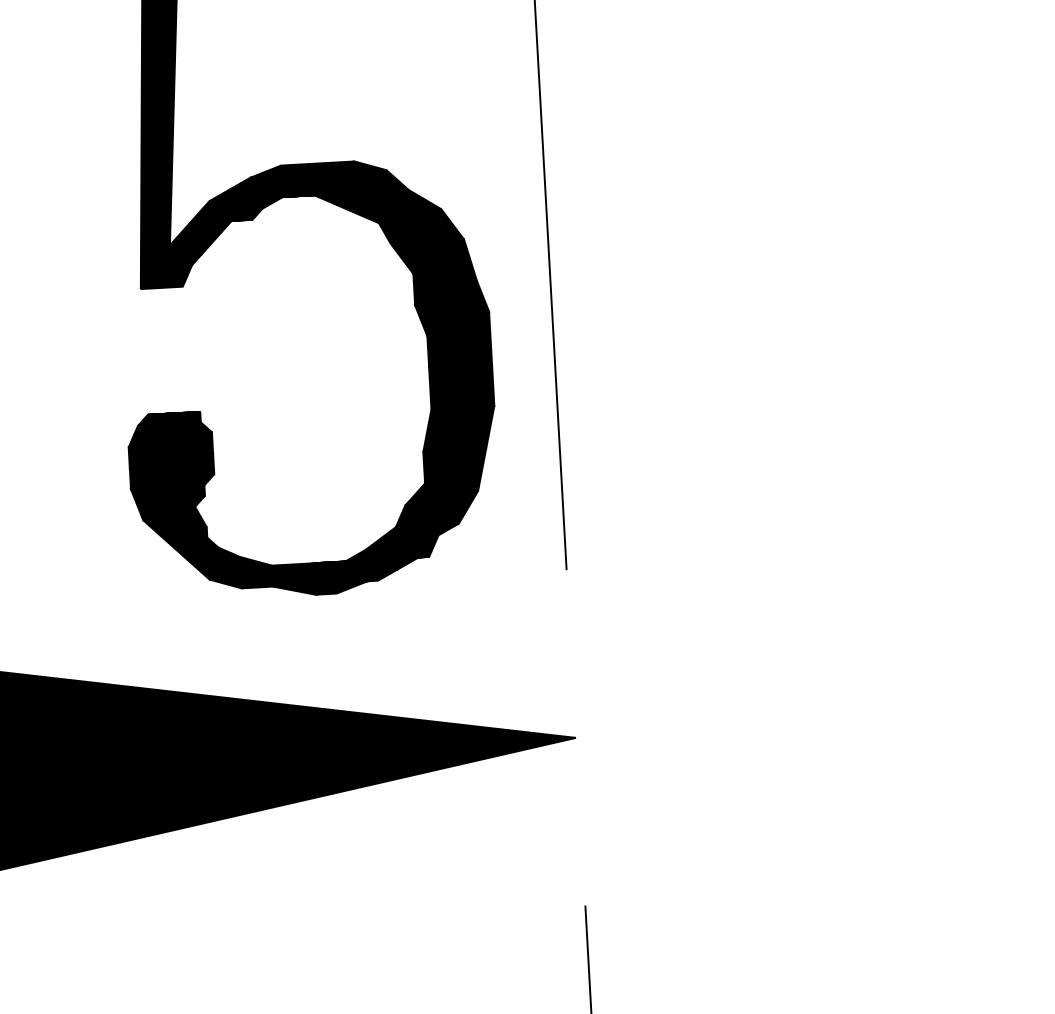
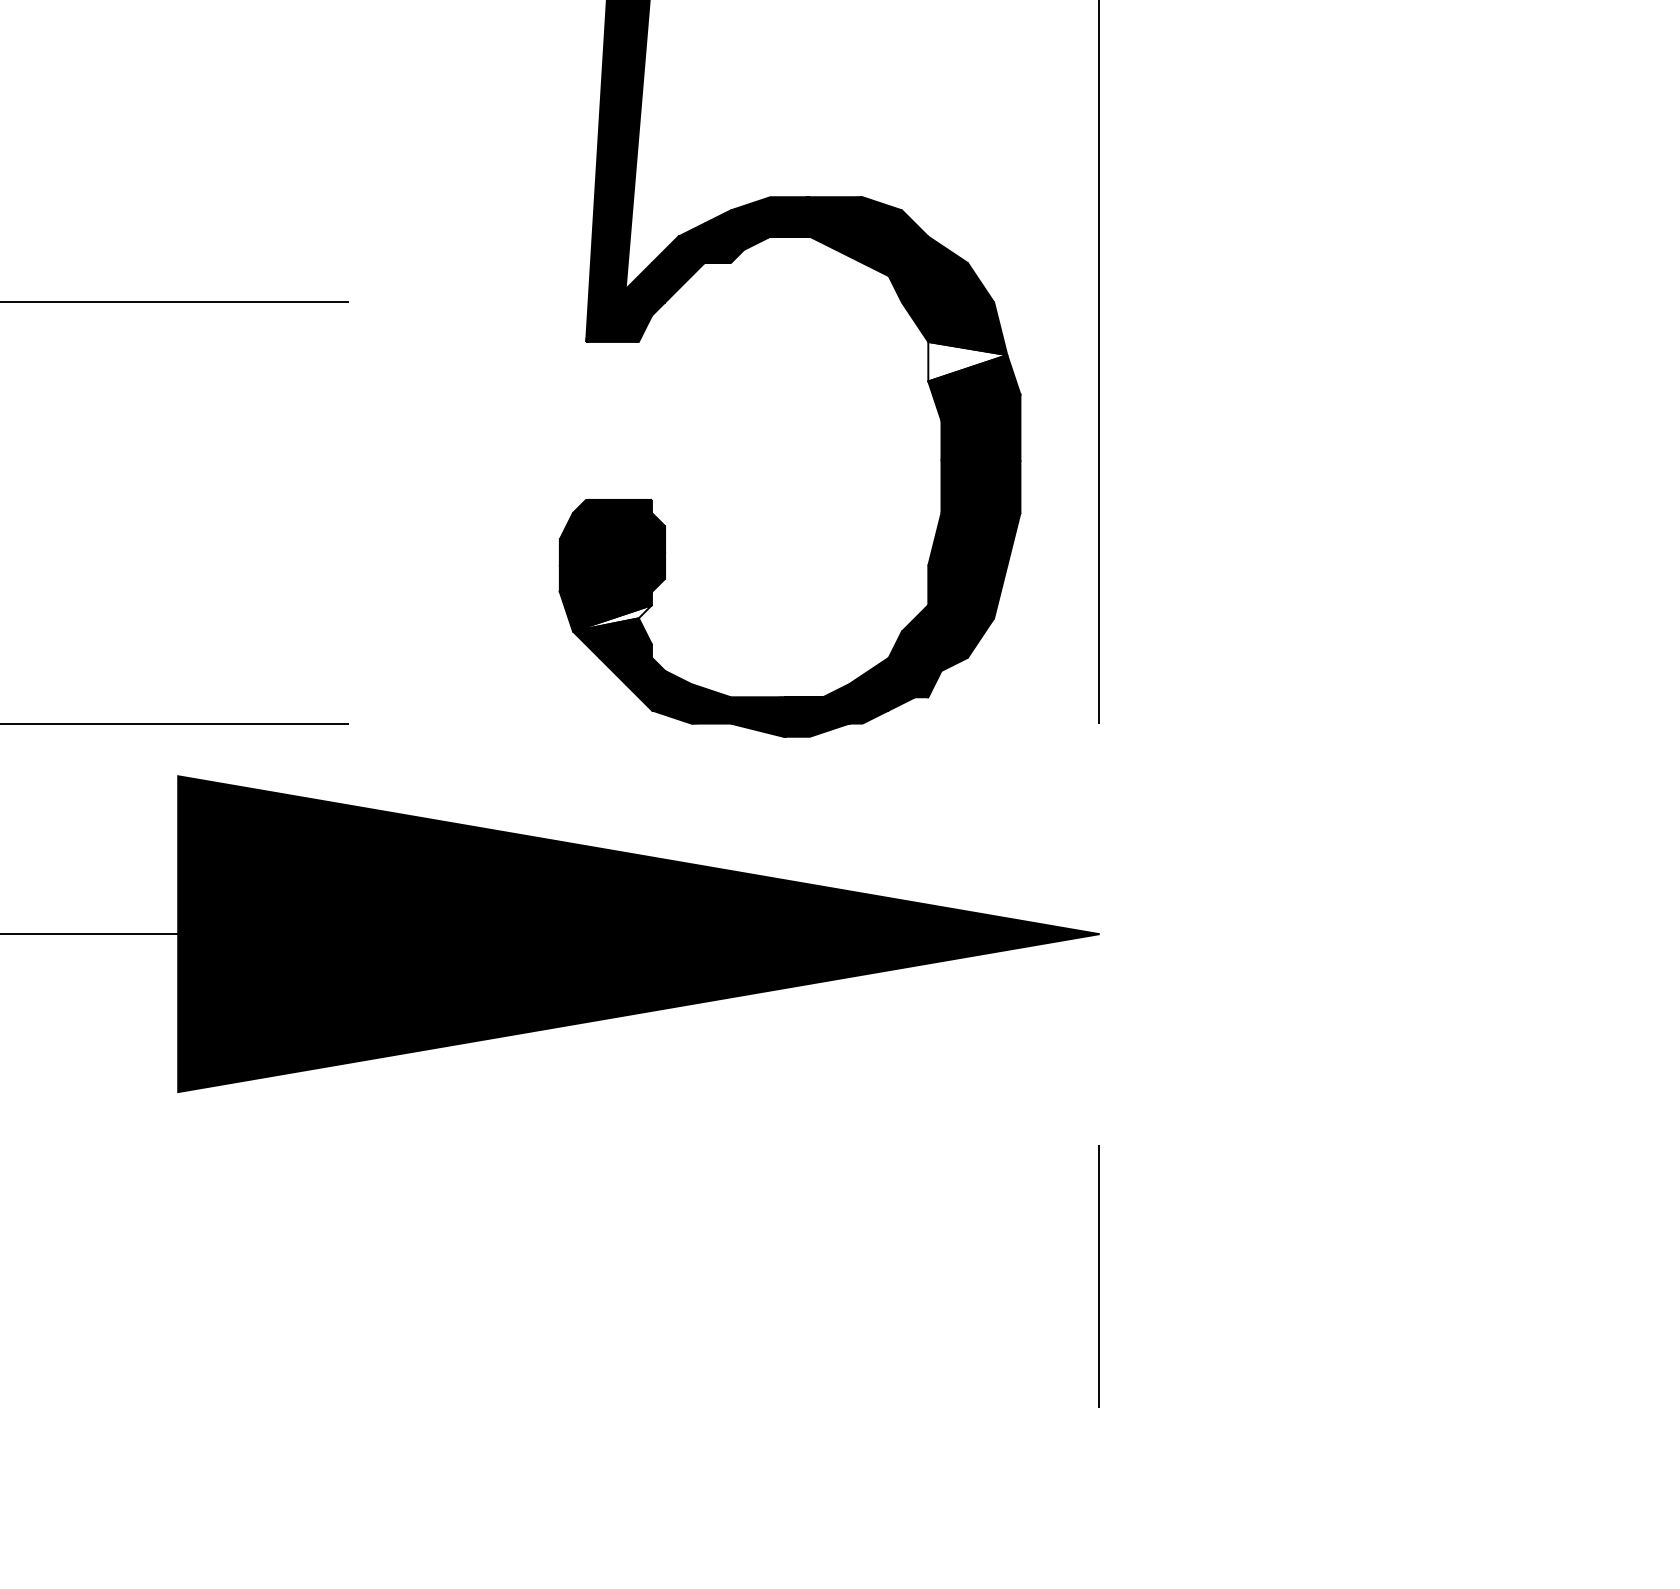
fill: (445, 287) -> (967, 361), removed
fill: (174, 508) -> (612, 618), removed

